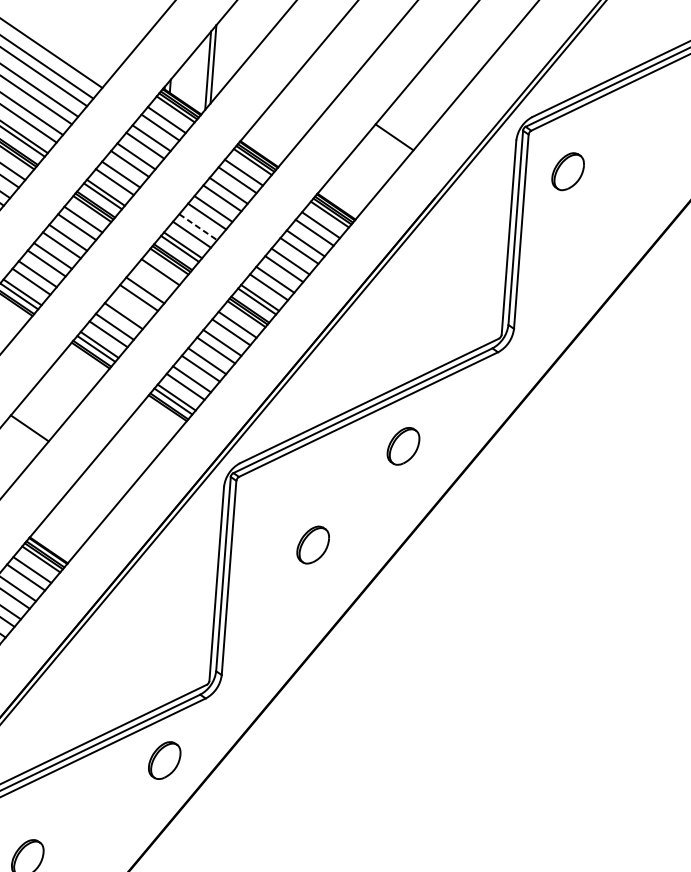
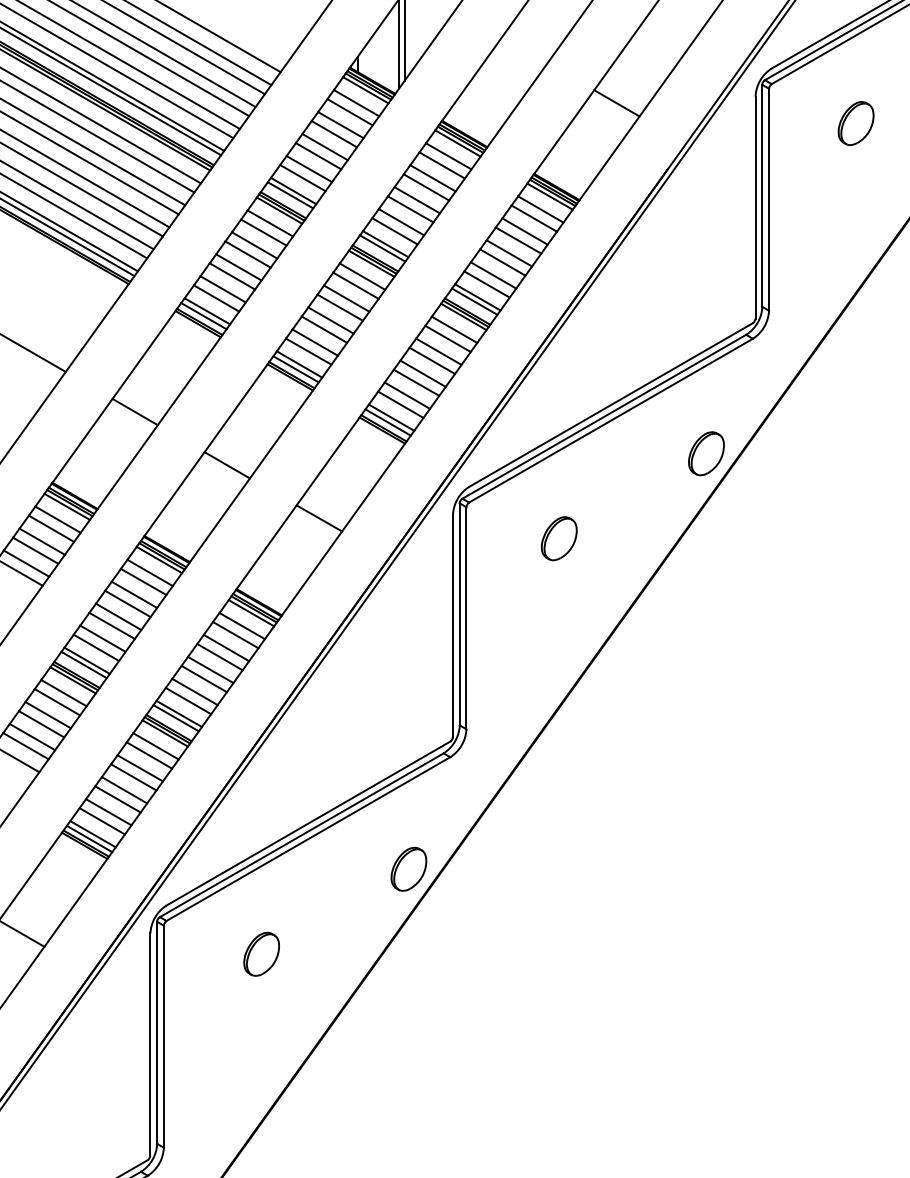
part: (567, 171) -> (855, 123), moved
line: (198, 227) -> (401, 222), dashed -> solid
line: (153, 279) -> (355, 285), added
line: (129, 308) -> (330, 320), added
part: (403, 446) -> (706, 453), moved
line: (107, 481) -> (319, 518), added
part: (312, 544) -> (558, 538), moved
part: (164, 759) -> (408, 868), moved

